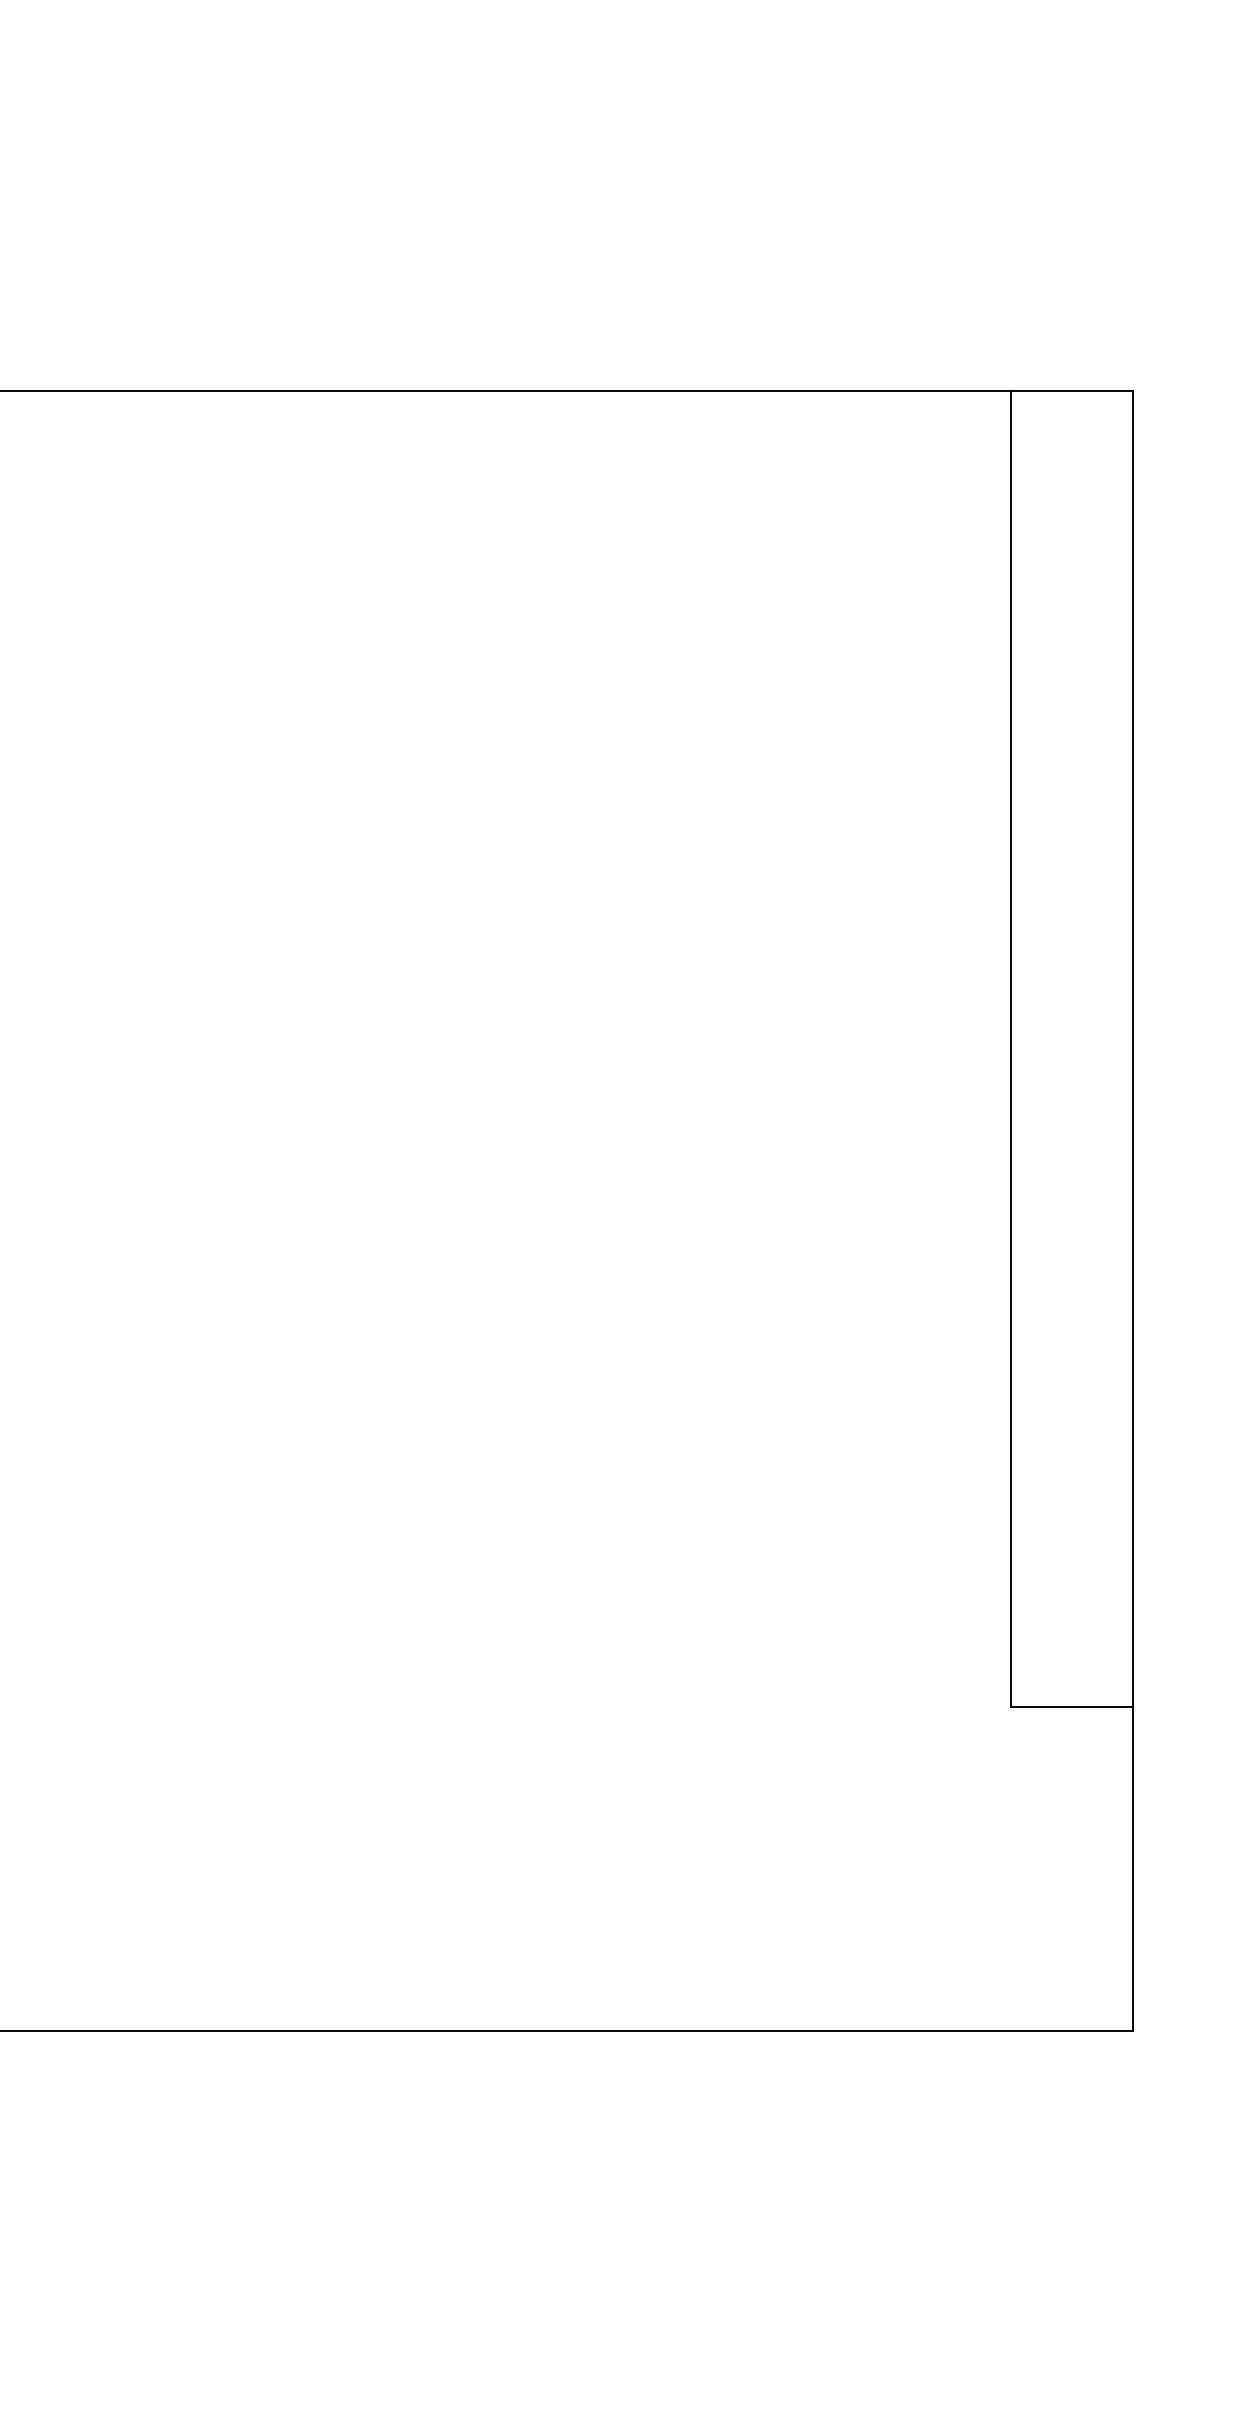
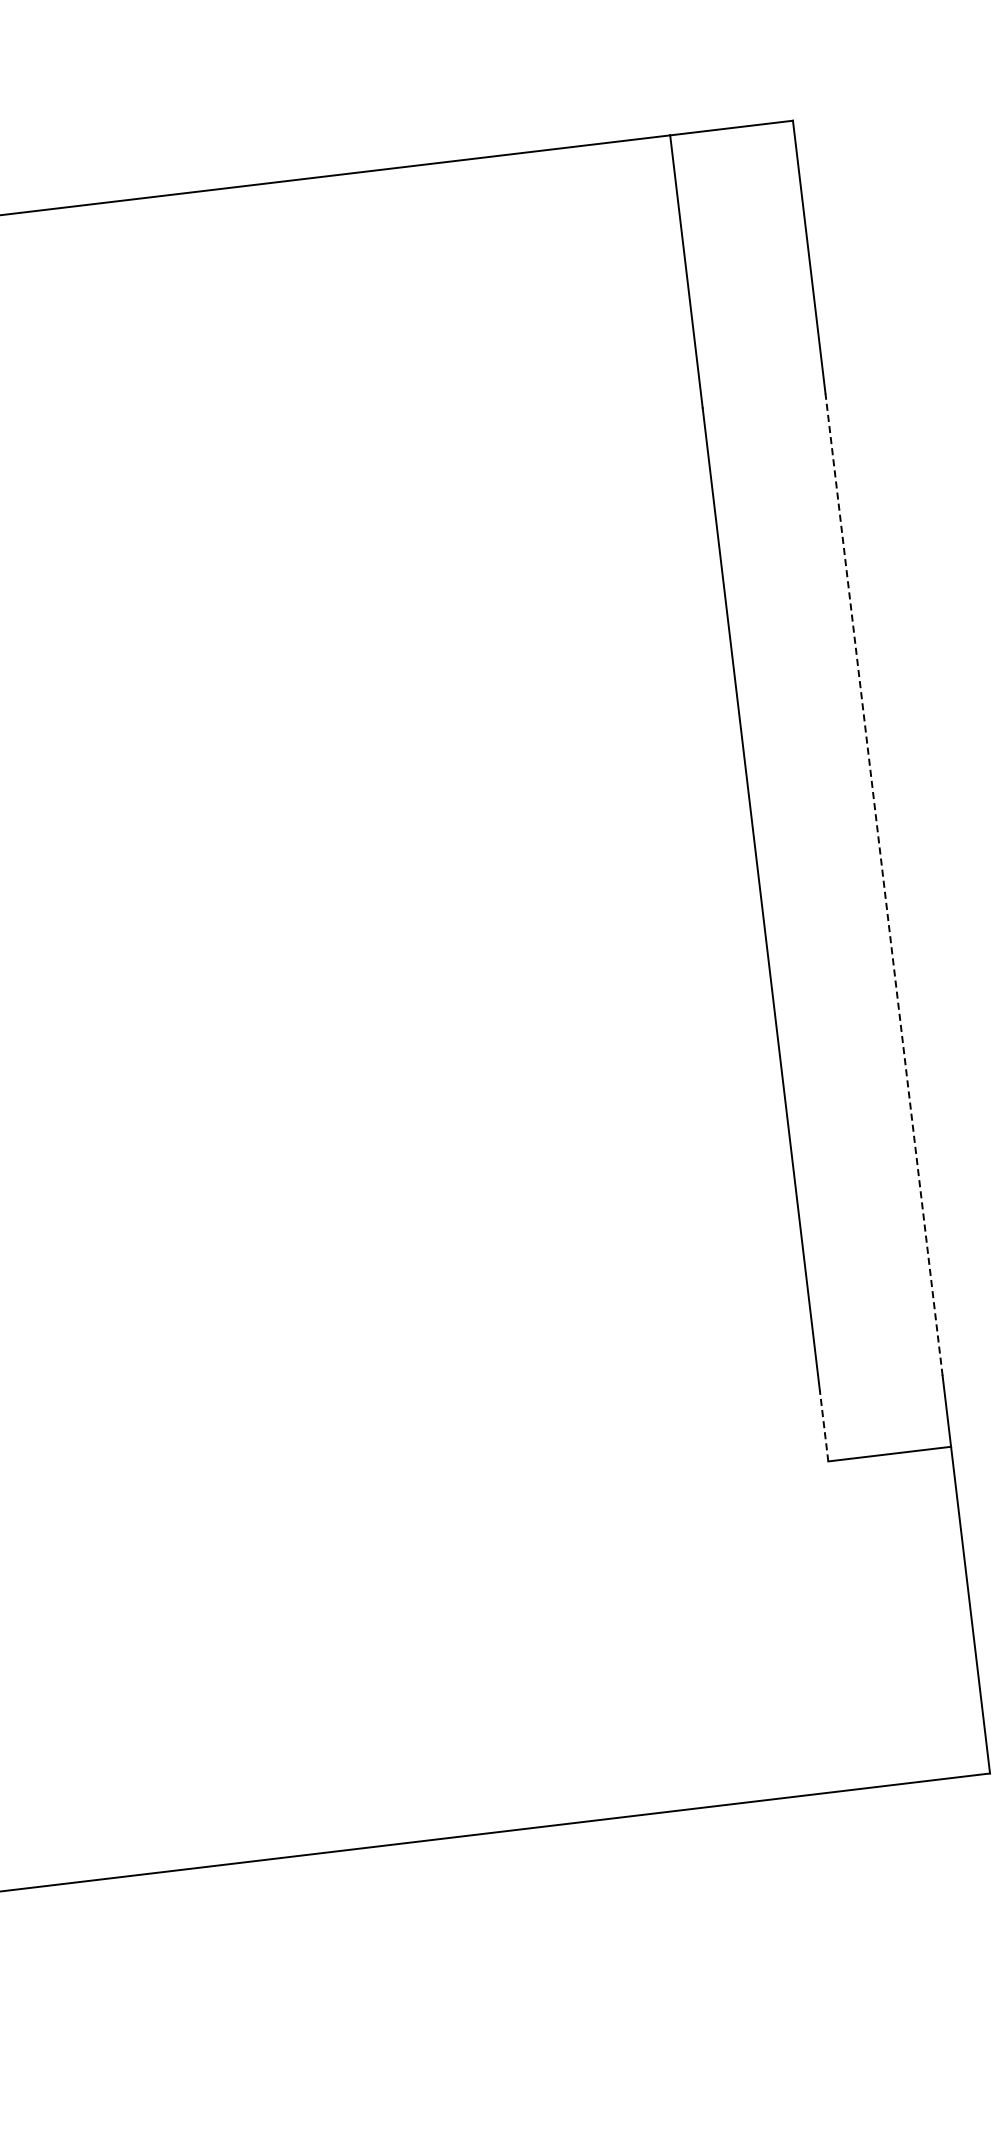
line: (1133, 1148) -> (884, 884), solid -> dashed
line: (1011, 1670) -> (824, 1425), solid -> dashed

